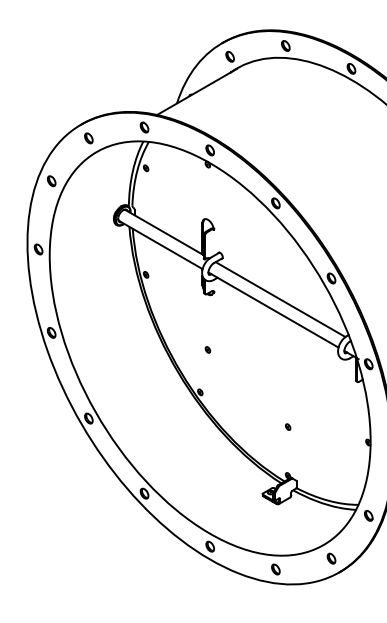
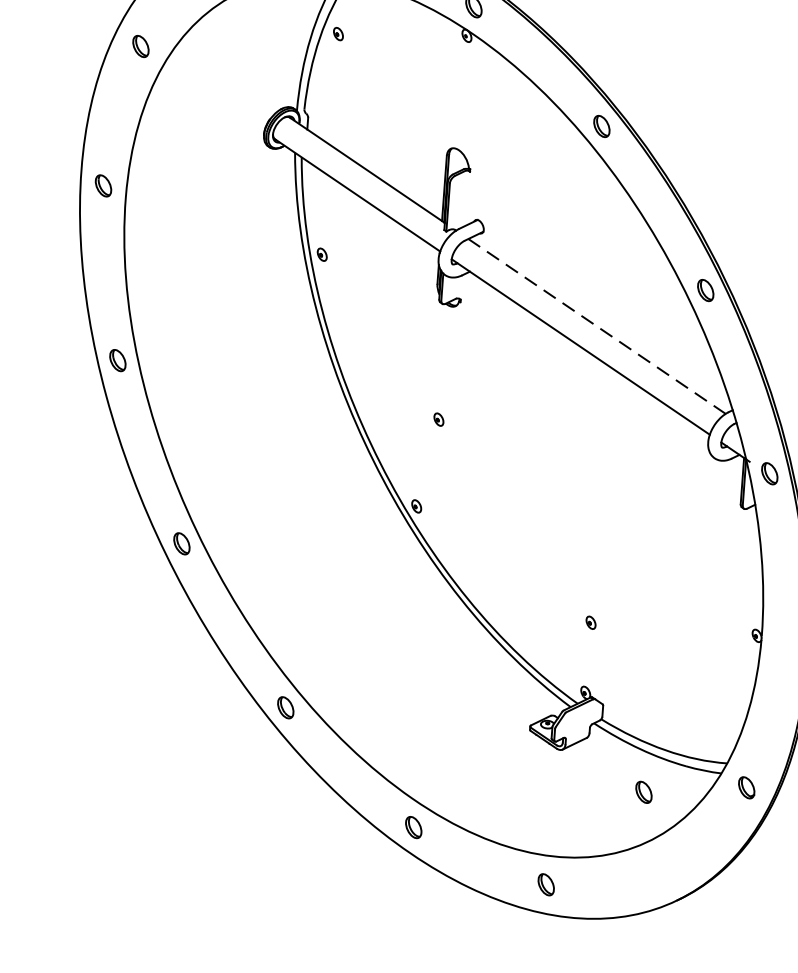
line: (280, 299) -> (596, 326), solid -> dashed
part: (288, 426) -> (591, 621), moved
part: (331, 558) -> (643, 791), moved

